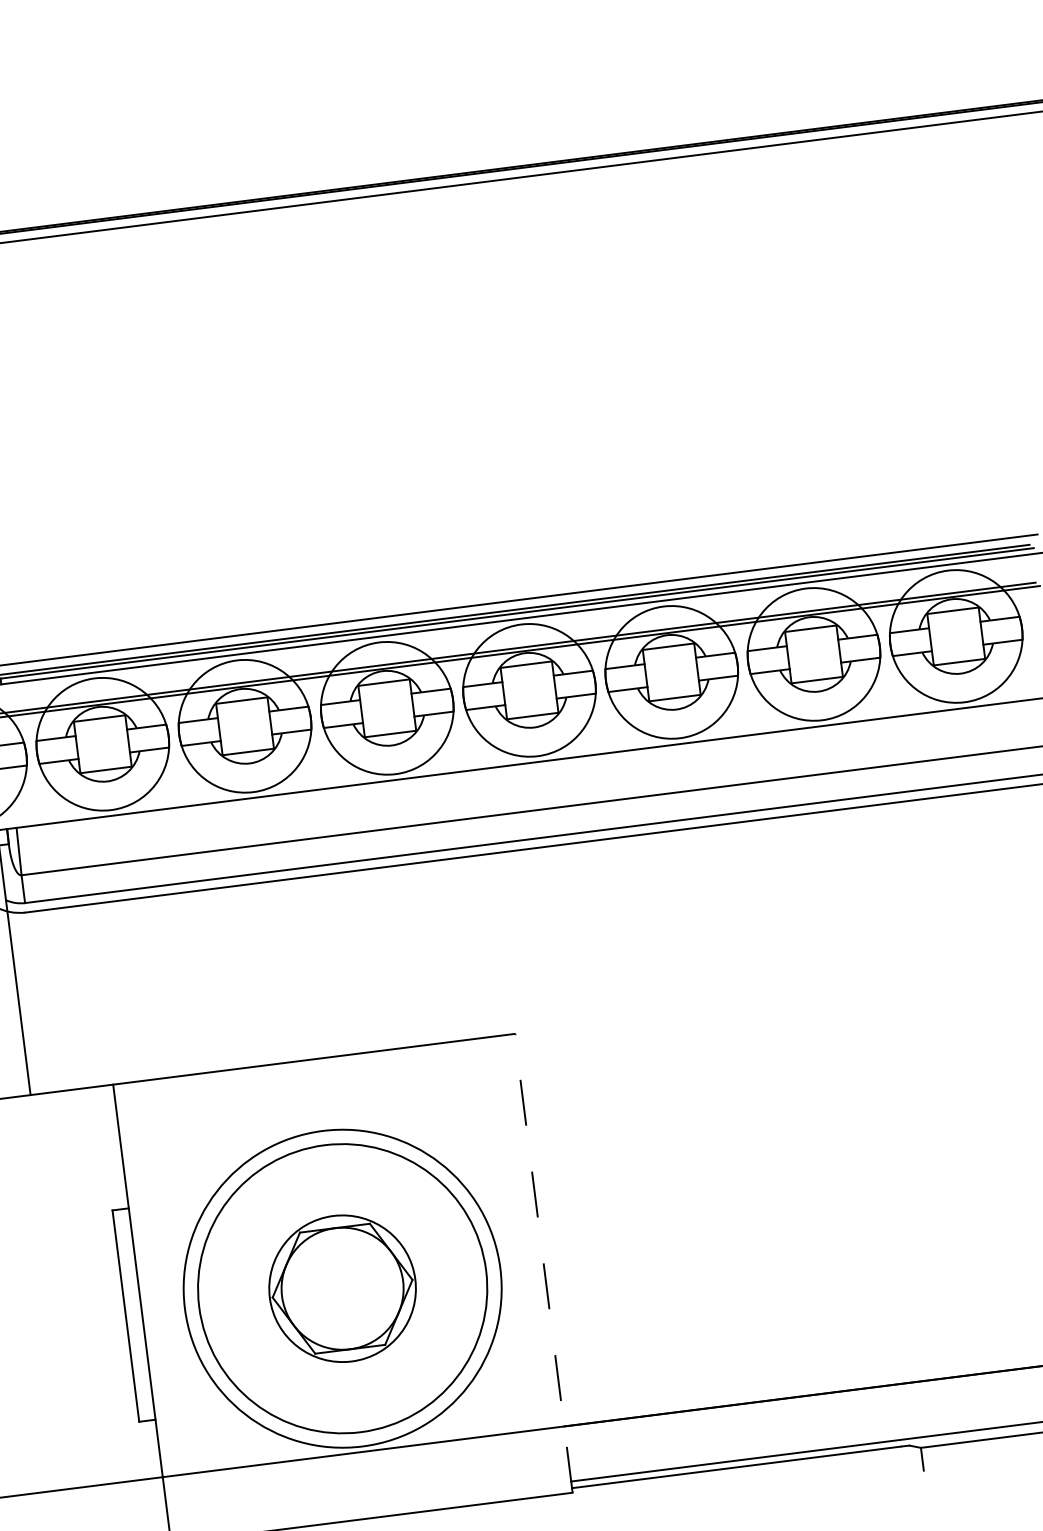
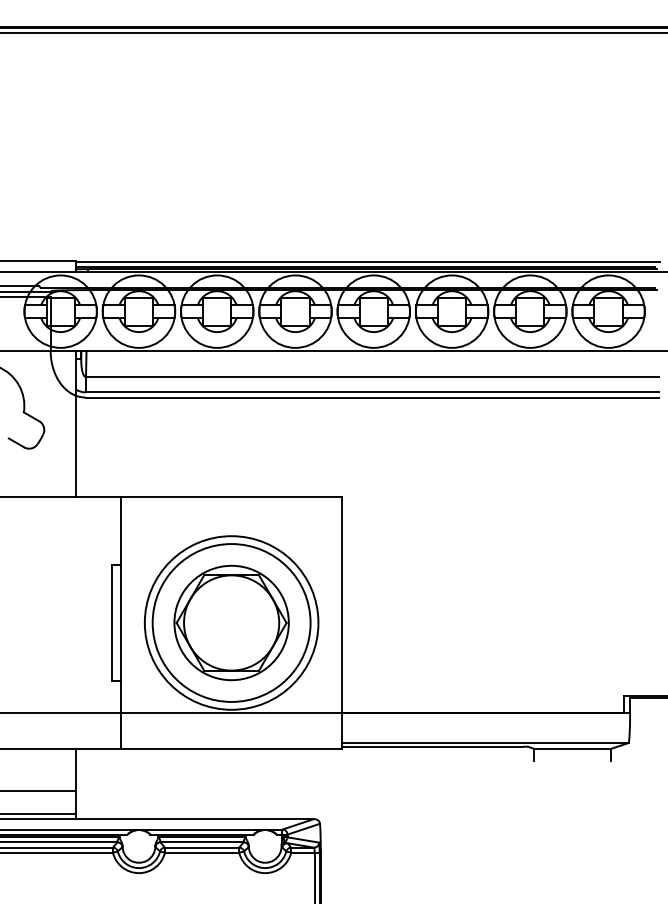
line: (544, 1262) -> (342, 622), dashed -> solid
part: (342, 1287) -> (231, 622), size x1.43

